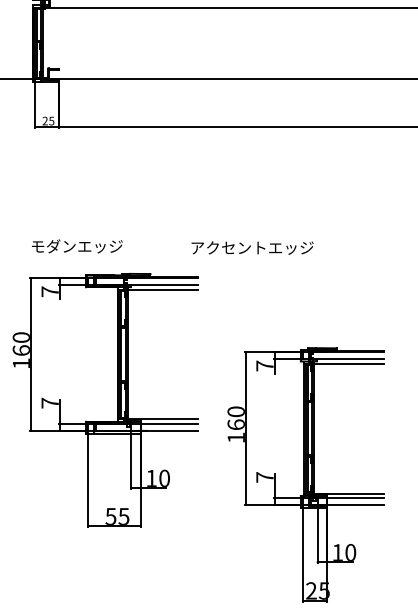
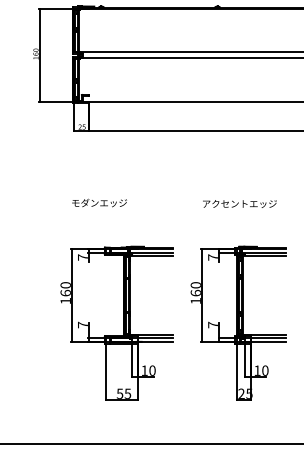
text: (251, 247) -> (239, 203), moved
part: (105, 398) -> (116, 322), moved
part: (306, 473) -> (238, 322), moved

